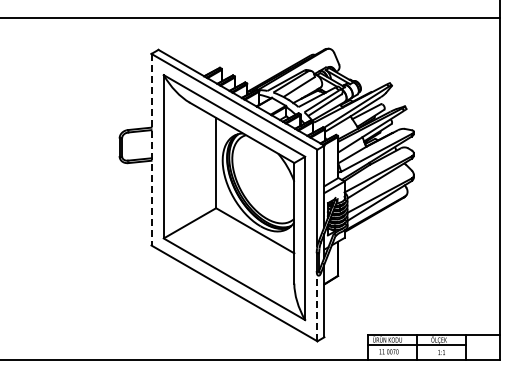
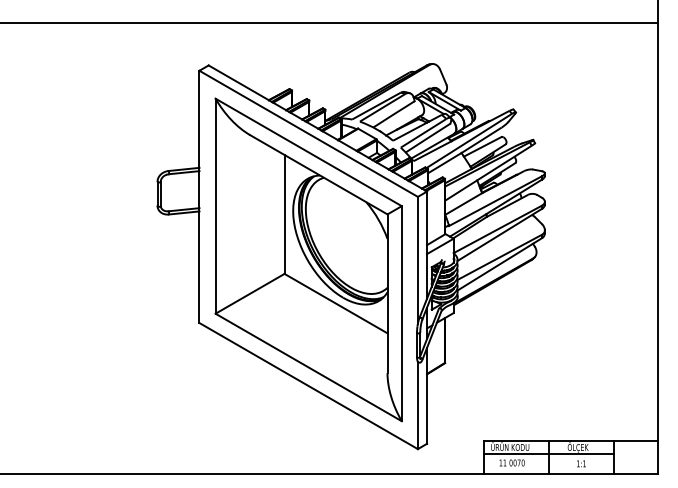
line: (151, 149) -> (199, 196), dashed -> solid
line: (317, 307) -> (417, 404), dashed -> solid

